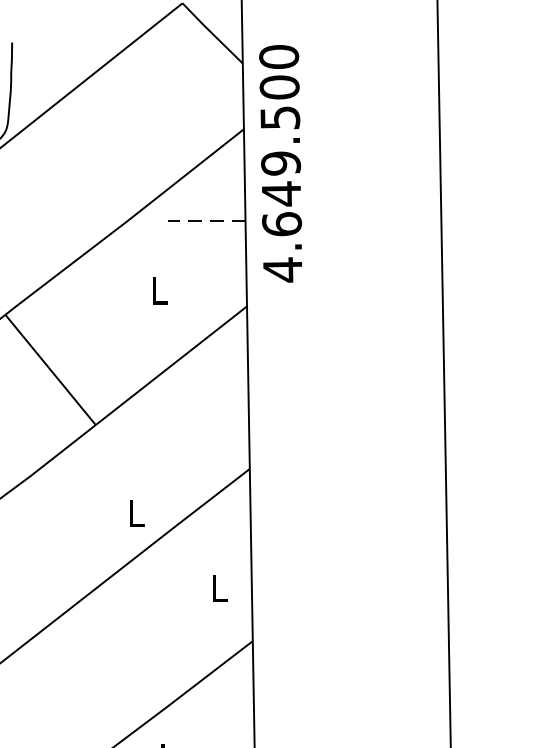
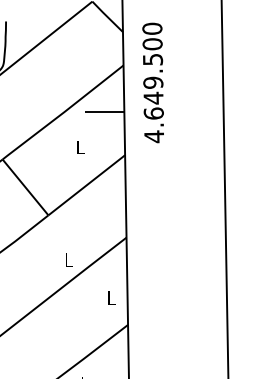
text: (279, 162) -> (152, 82), moved
line: (206, 220) -> (104, 111), dashed -> solid

